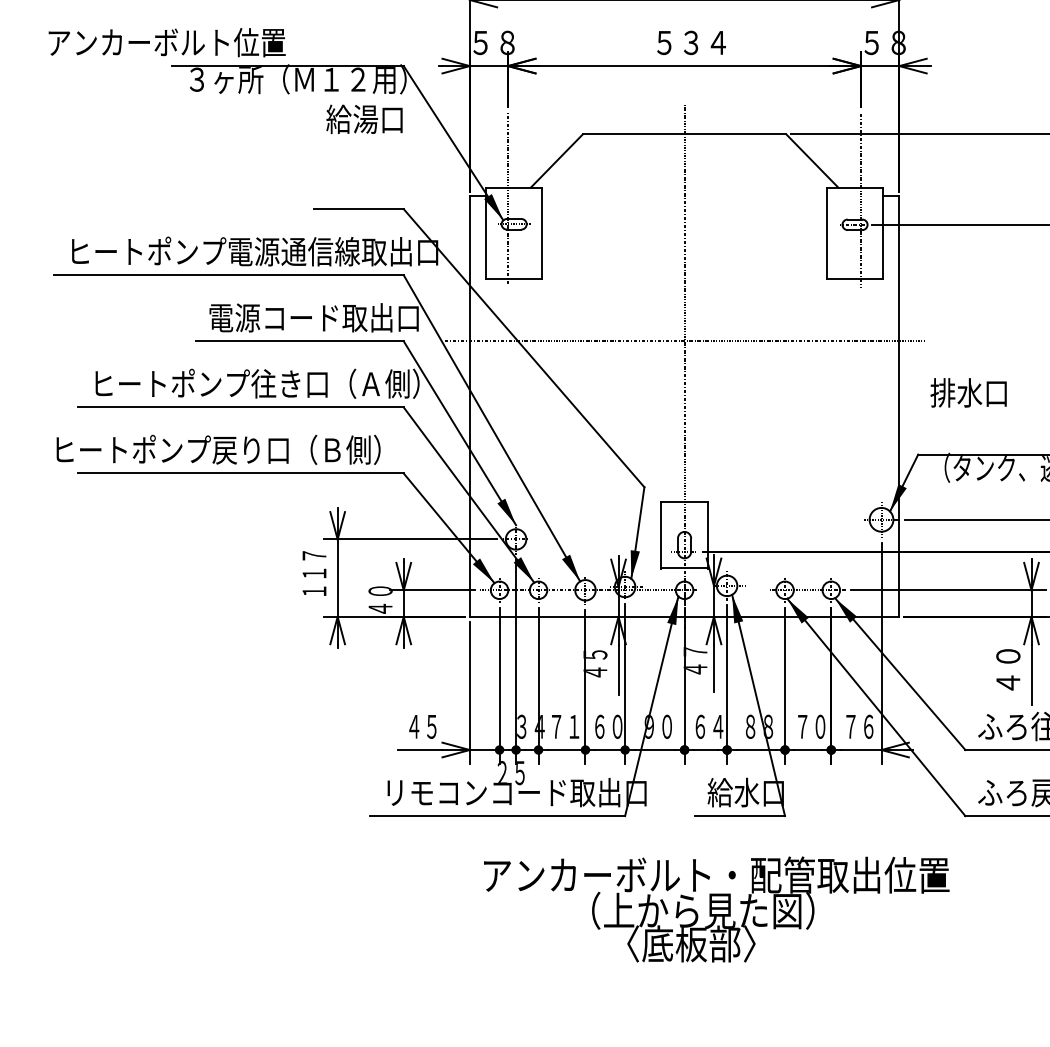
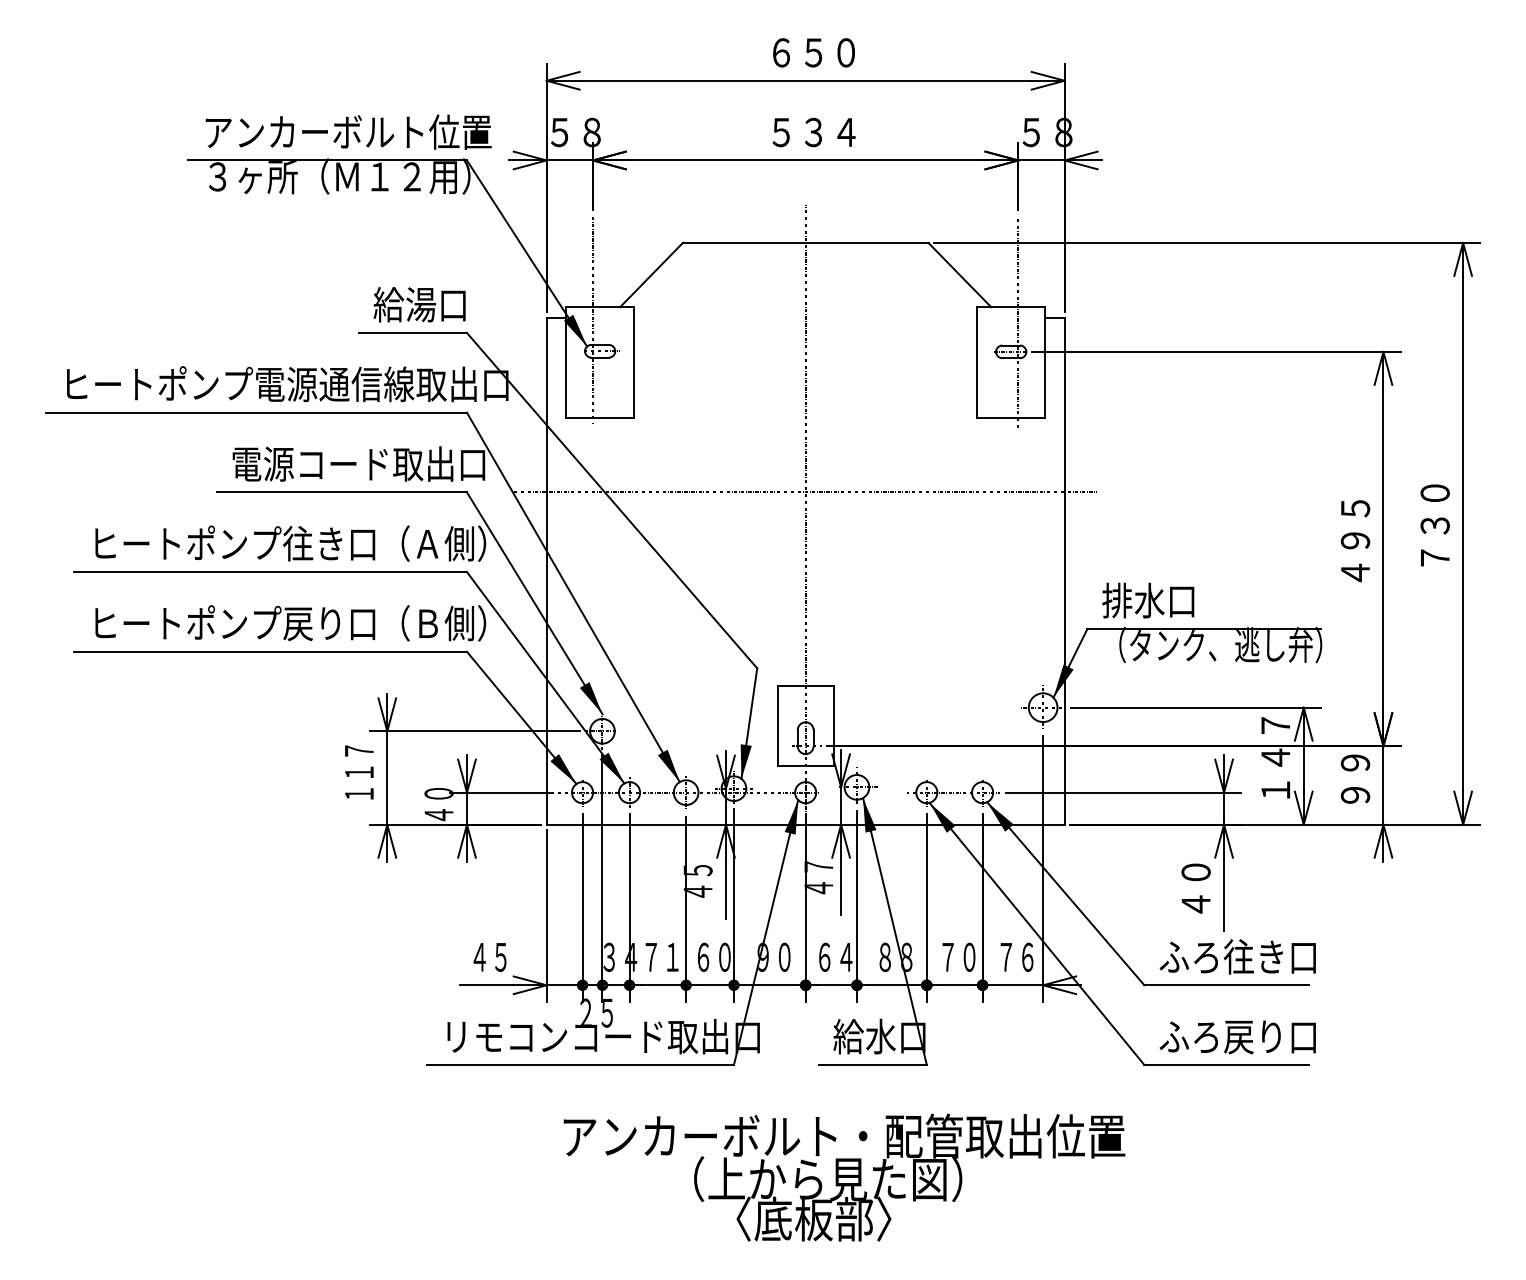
text: (167, 42) -> (348, 131), moved
text: (364, 119) -> (419, 304), moved
text: (968, 392) -> (1148, 600), moved
text: (218, 450) -> (290, 623), moved

